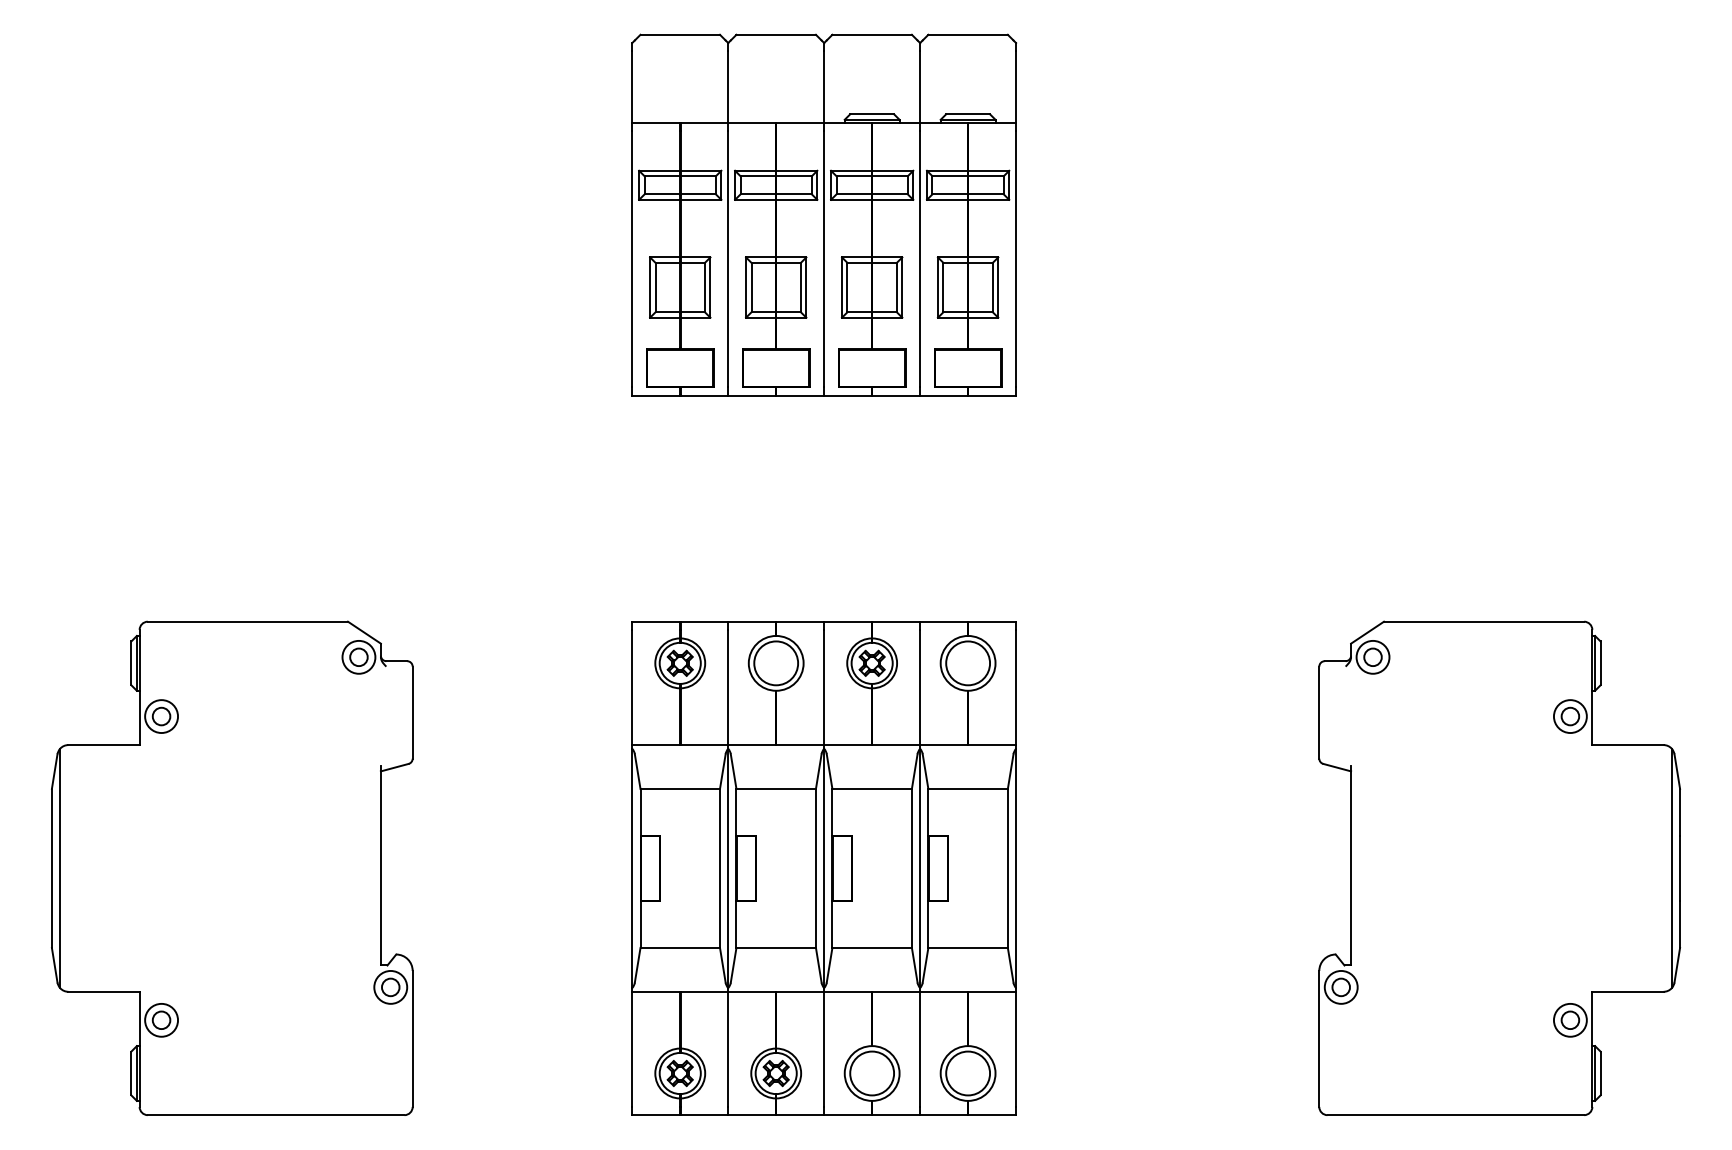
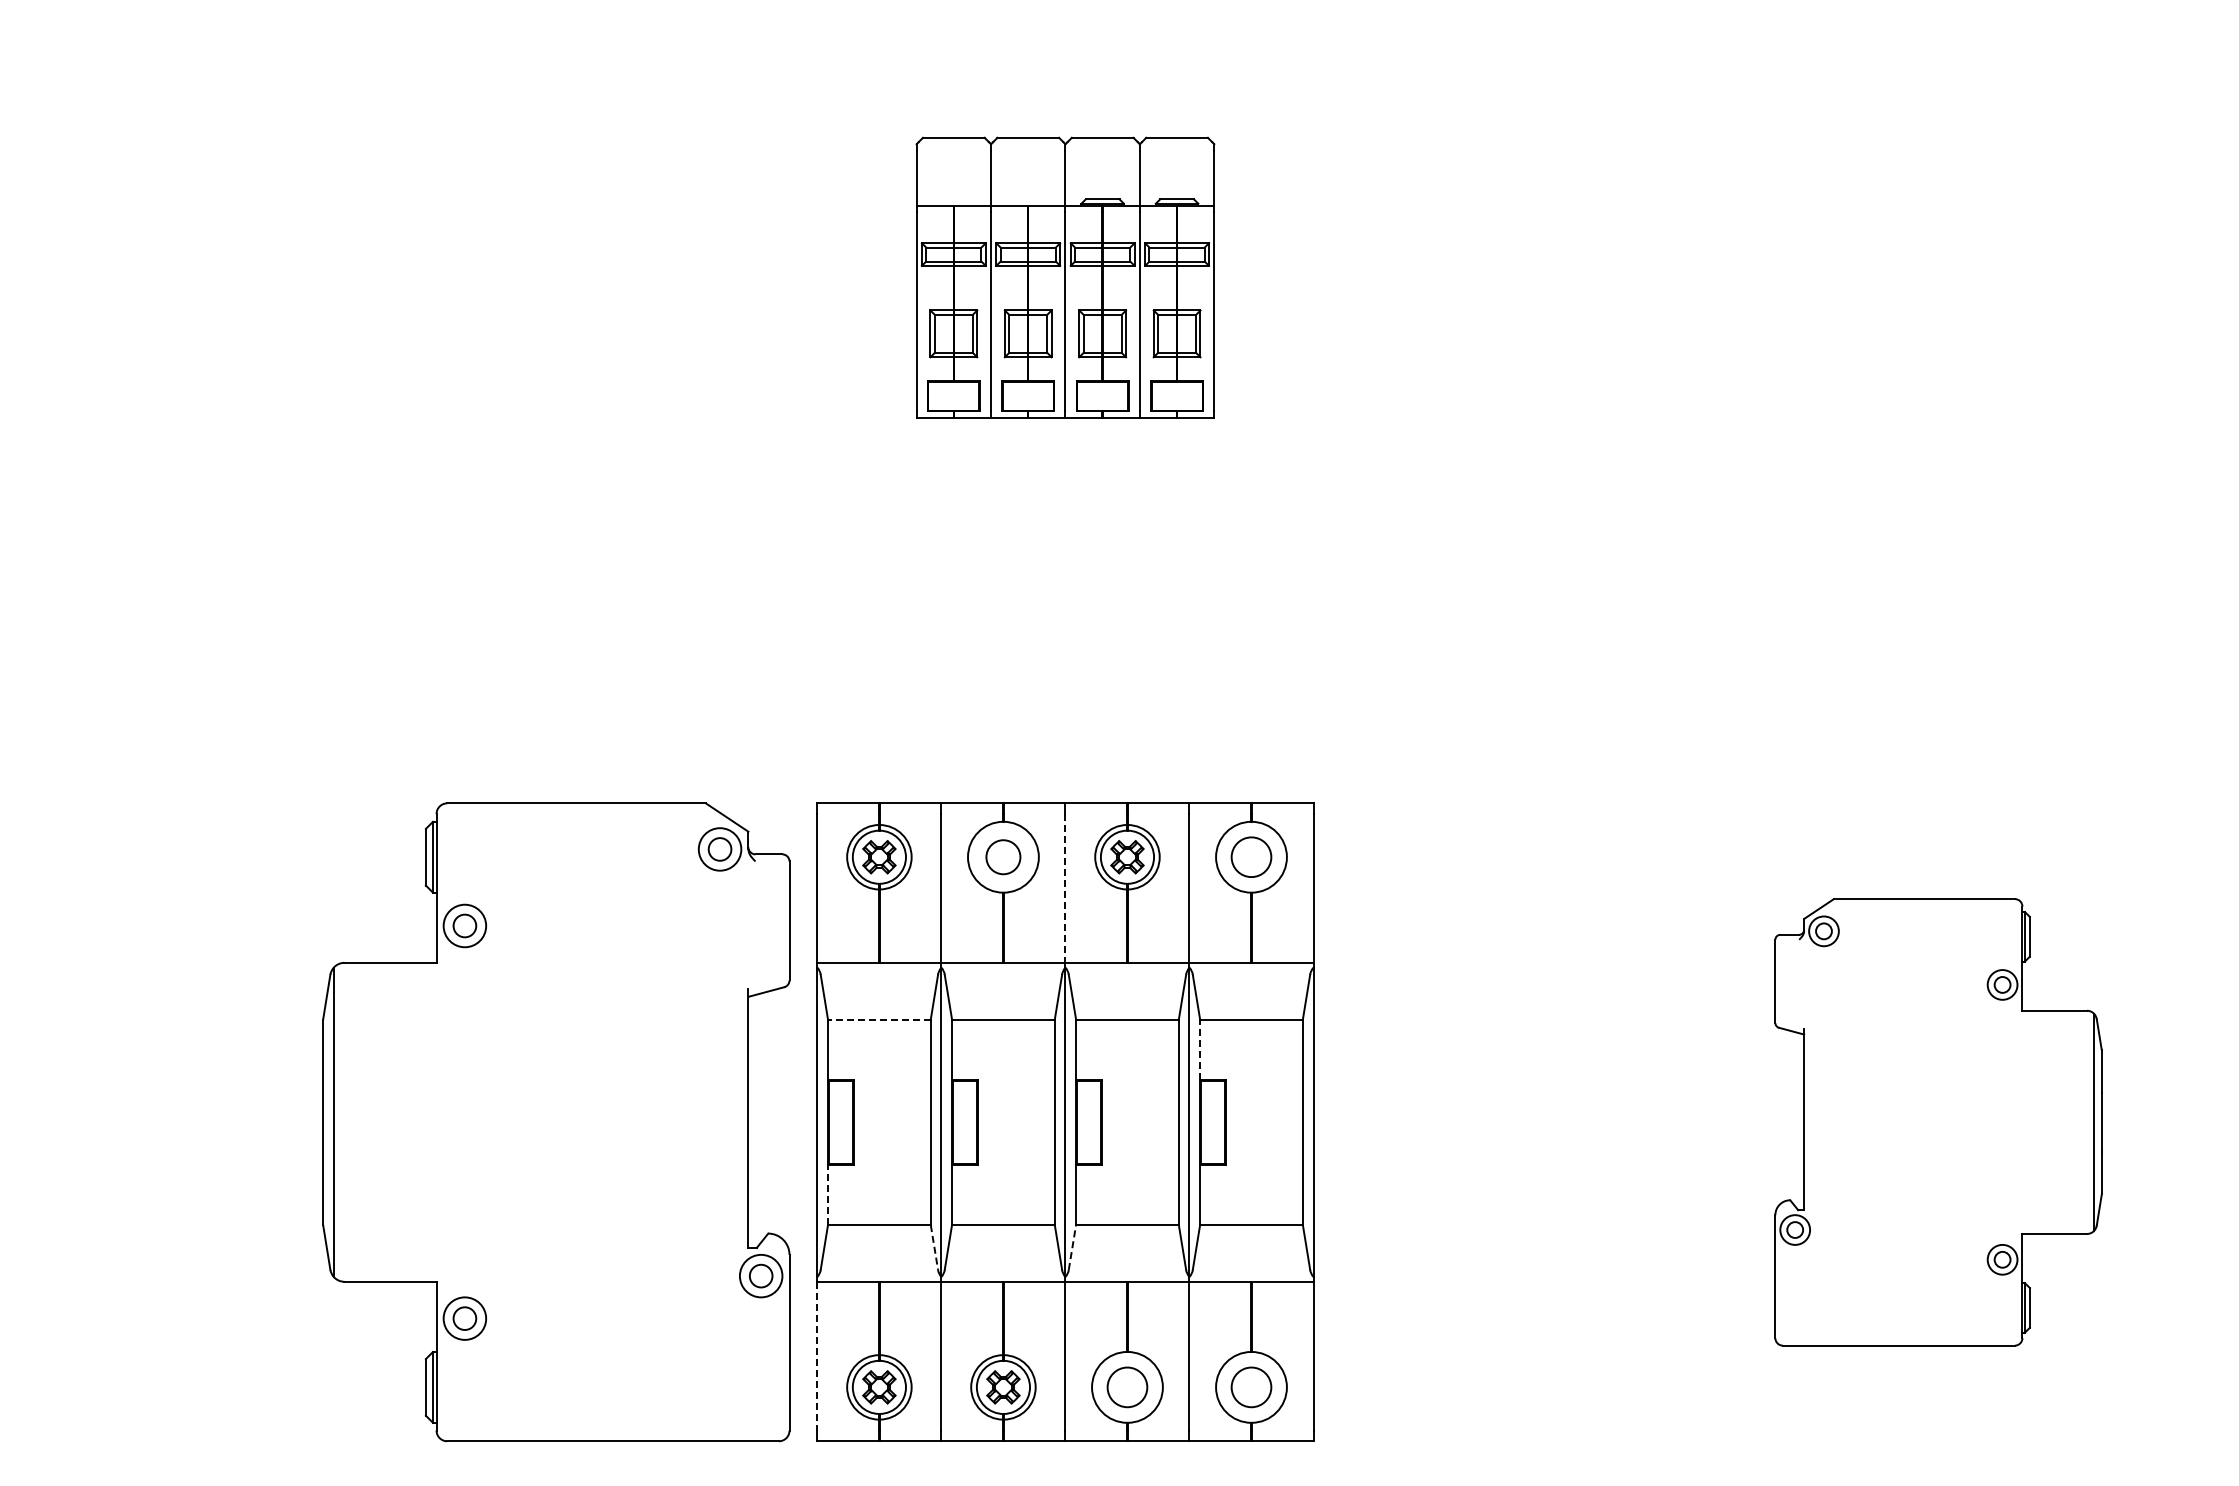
part: (824, 214) -> (1065, 277), size x0.6
circle: (776, 662) -> (1003, 856), size x0.6
circle: (968, 662) -> (1251, 856), size x0.7
line: (824, 687) -> (1065, 888), solid -> dashed
line: (679, 788) -> (878, 1019), solid -> dashed
line: (928, 812) -> (1200, 1049), solid -> dashed
part: (232, 868) -> (556, 1122), moved
part: (1499, 868) -> (1938, 1122), size x0.7
line: (640, 924) -> (828, 1194), solid -> dashed
line: (722, 965) -> (934, 1247), solid -> dashed
line: (829, 965) -> (1072, 1247), solid -> dashed
line: (632, 1049) -> (817, 1356), solid -> dashed
circle: (872, 1073) -> (1127, 1387), size x0.7
circle: (968, 1073) -> (1251, 1387), size x0.7

